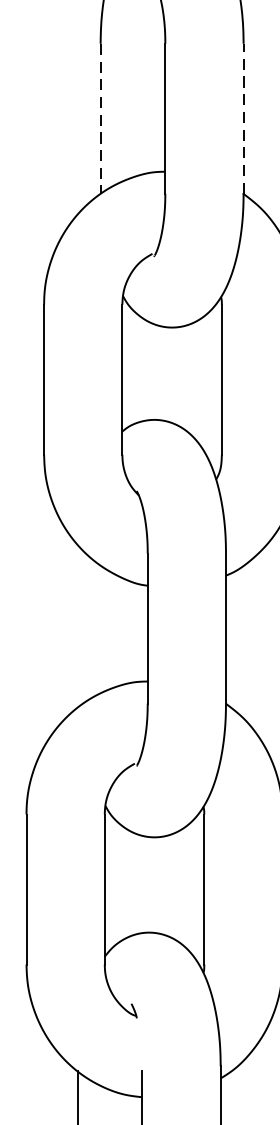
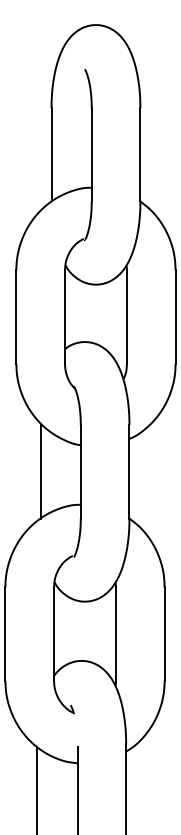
line: (100, 118) -> (51, 154), dashed -> solid
line: (243, 118) -> (140, 154), dashed -> solid
line: (82, 628) -> (40, 471), added

